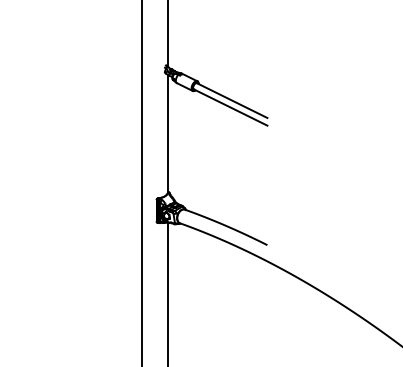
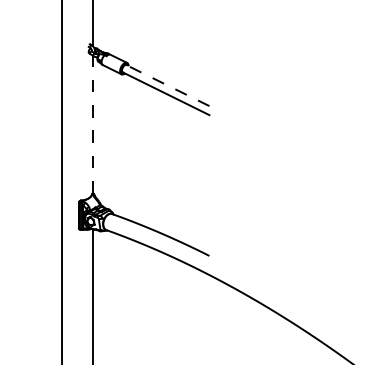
line: (231, 100) -> (167, 85), solid -> dashed
line: (168, 133) -> (92, 124), solid -> dashed

